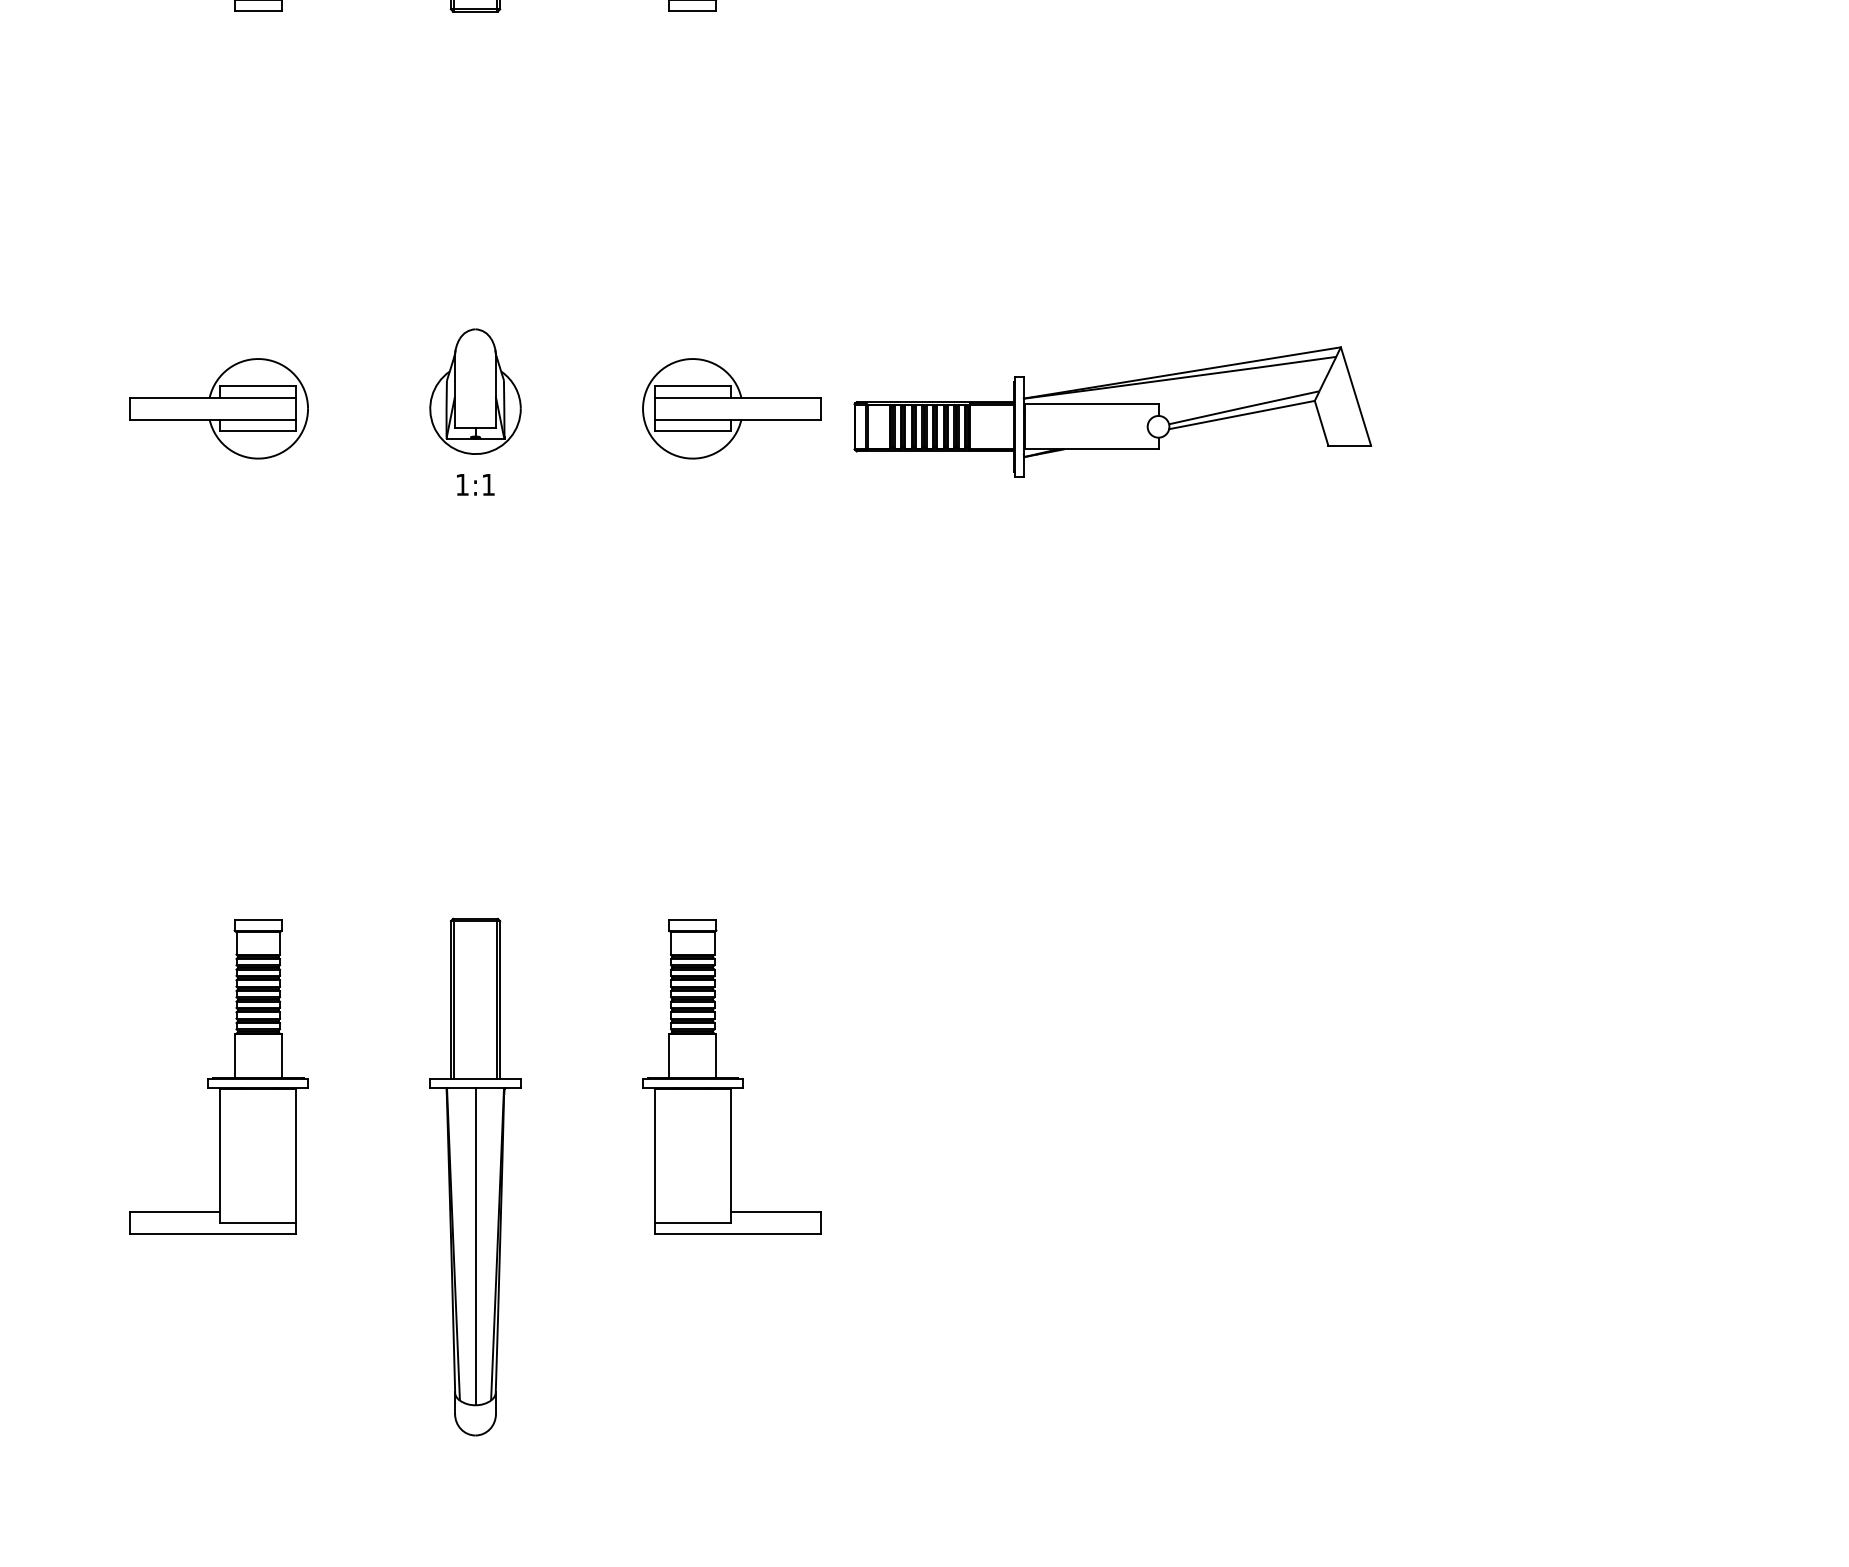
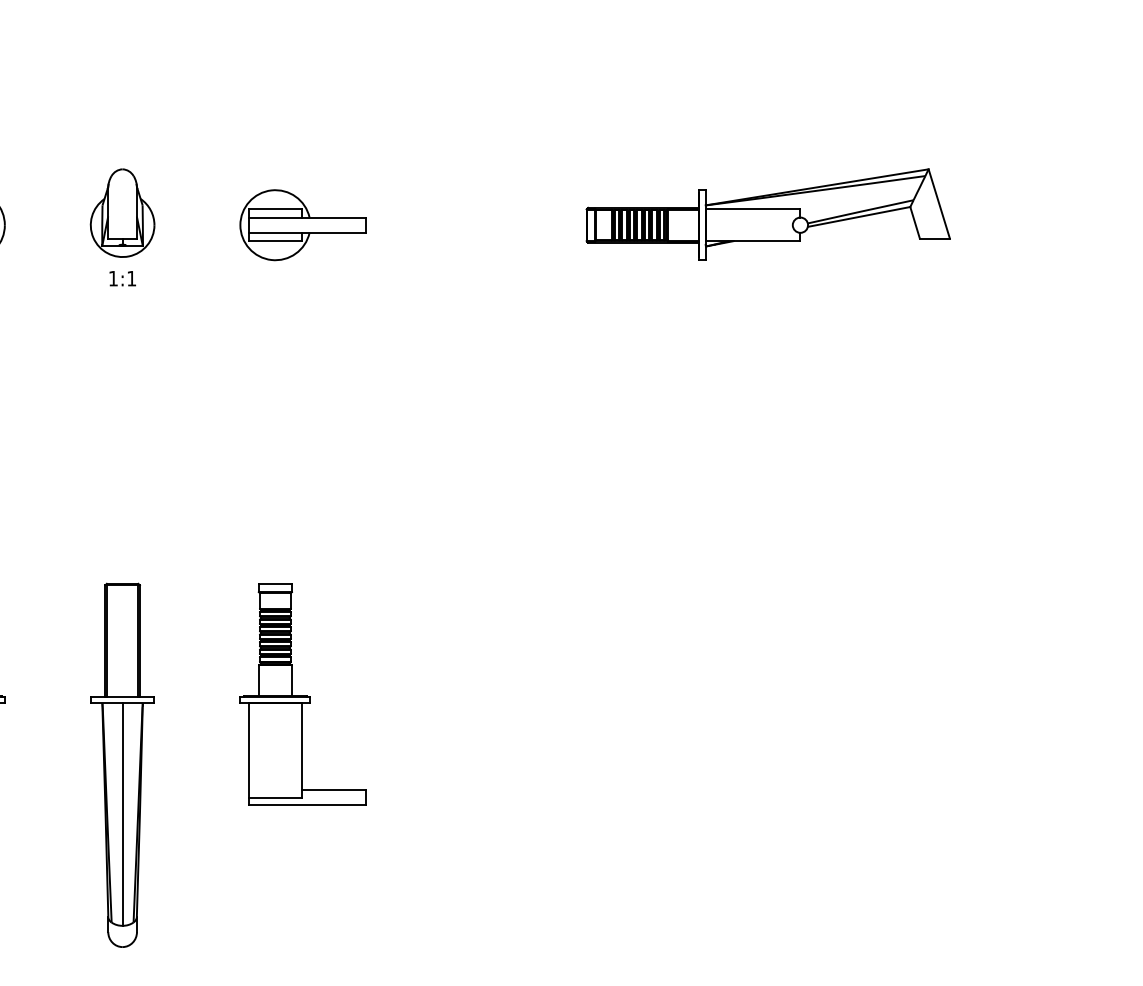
part: (1112, 411) -> (768, 214), moved

